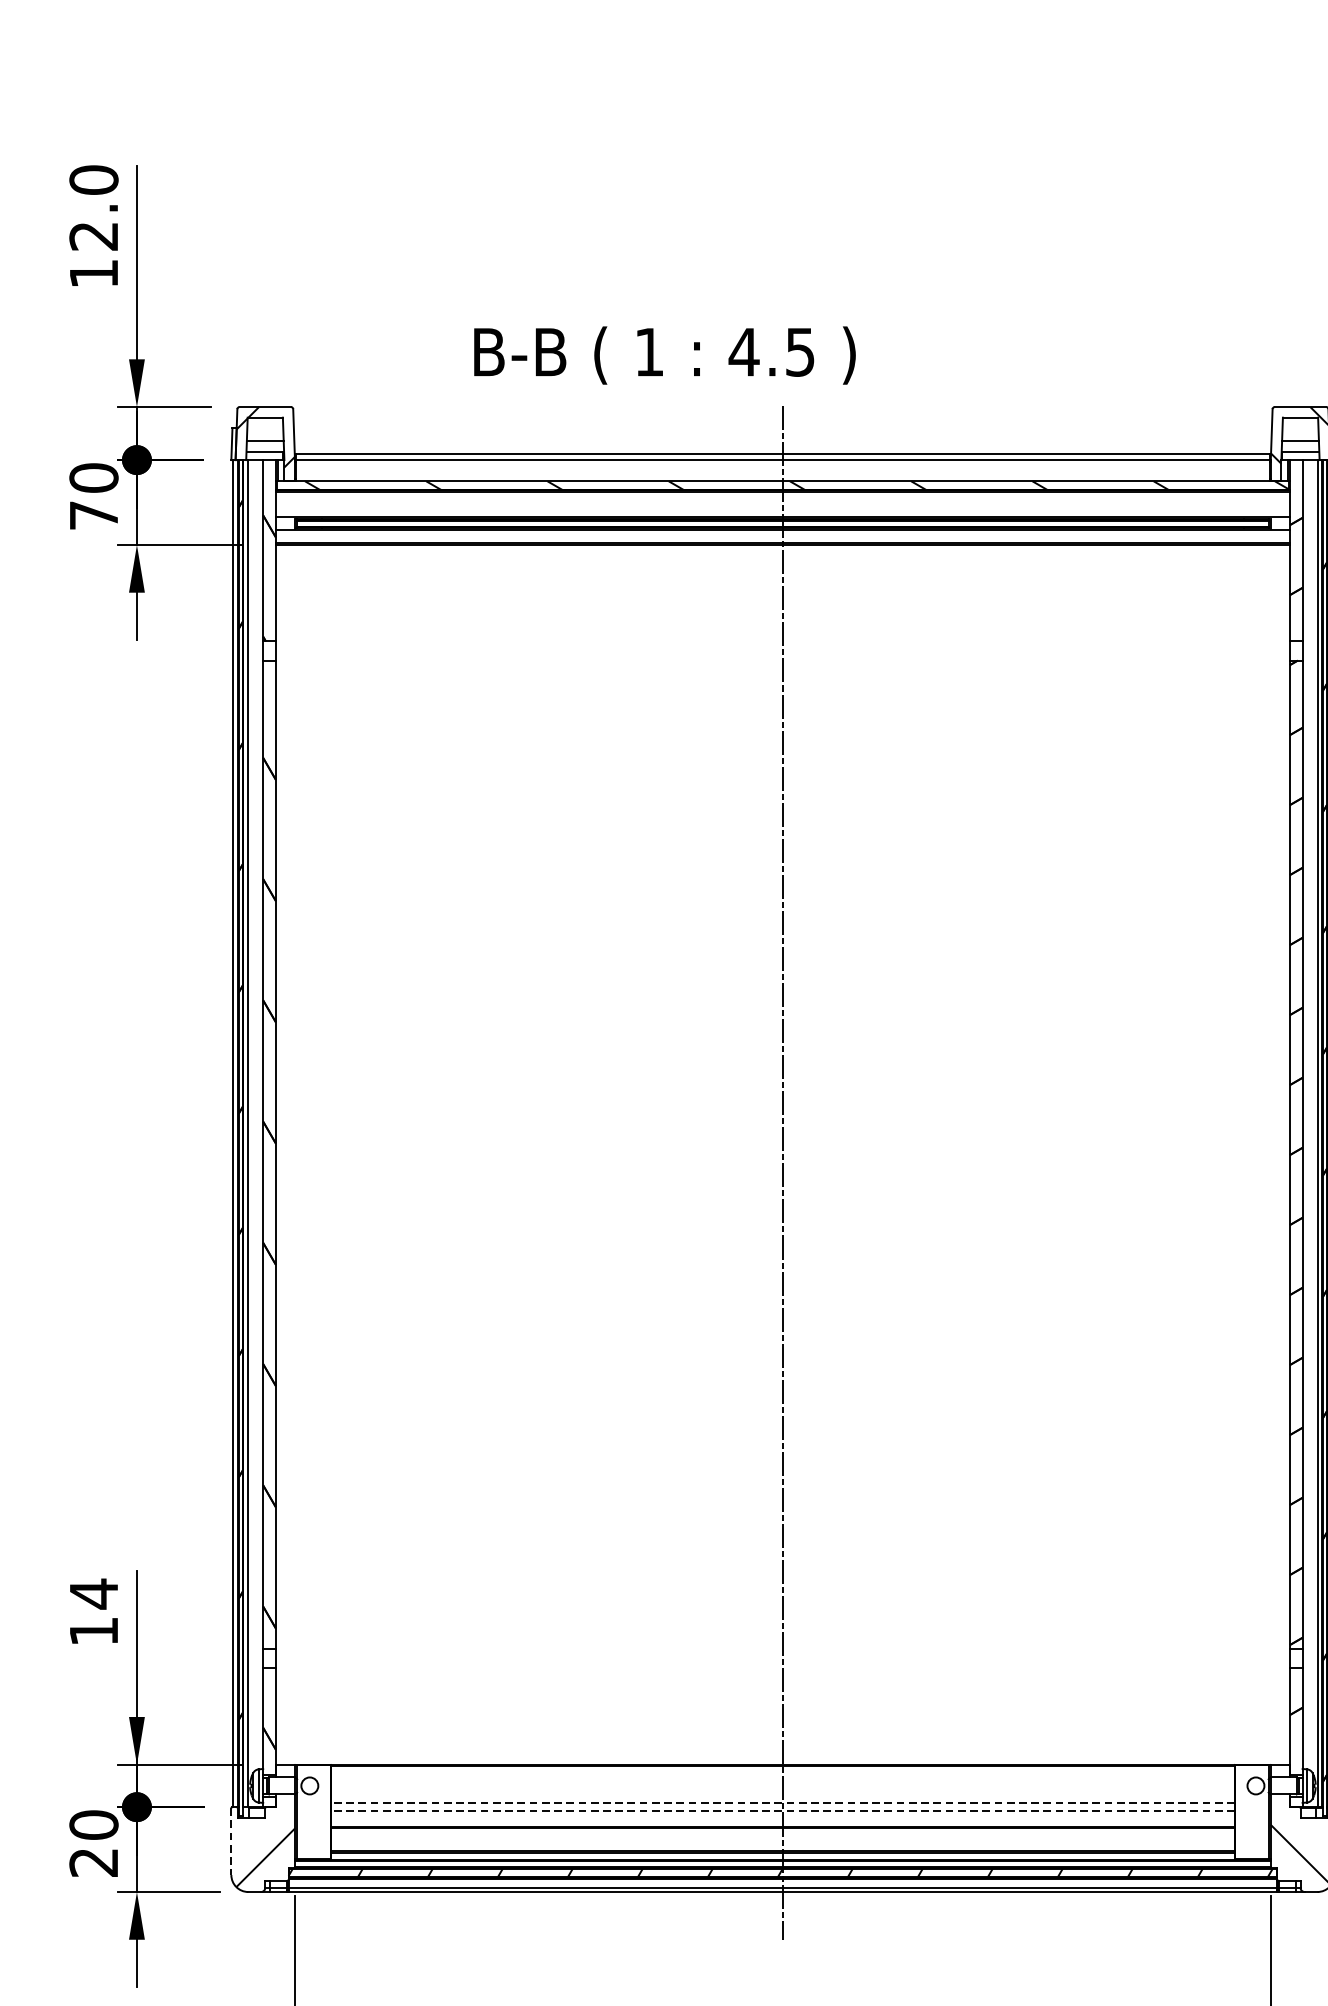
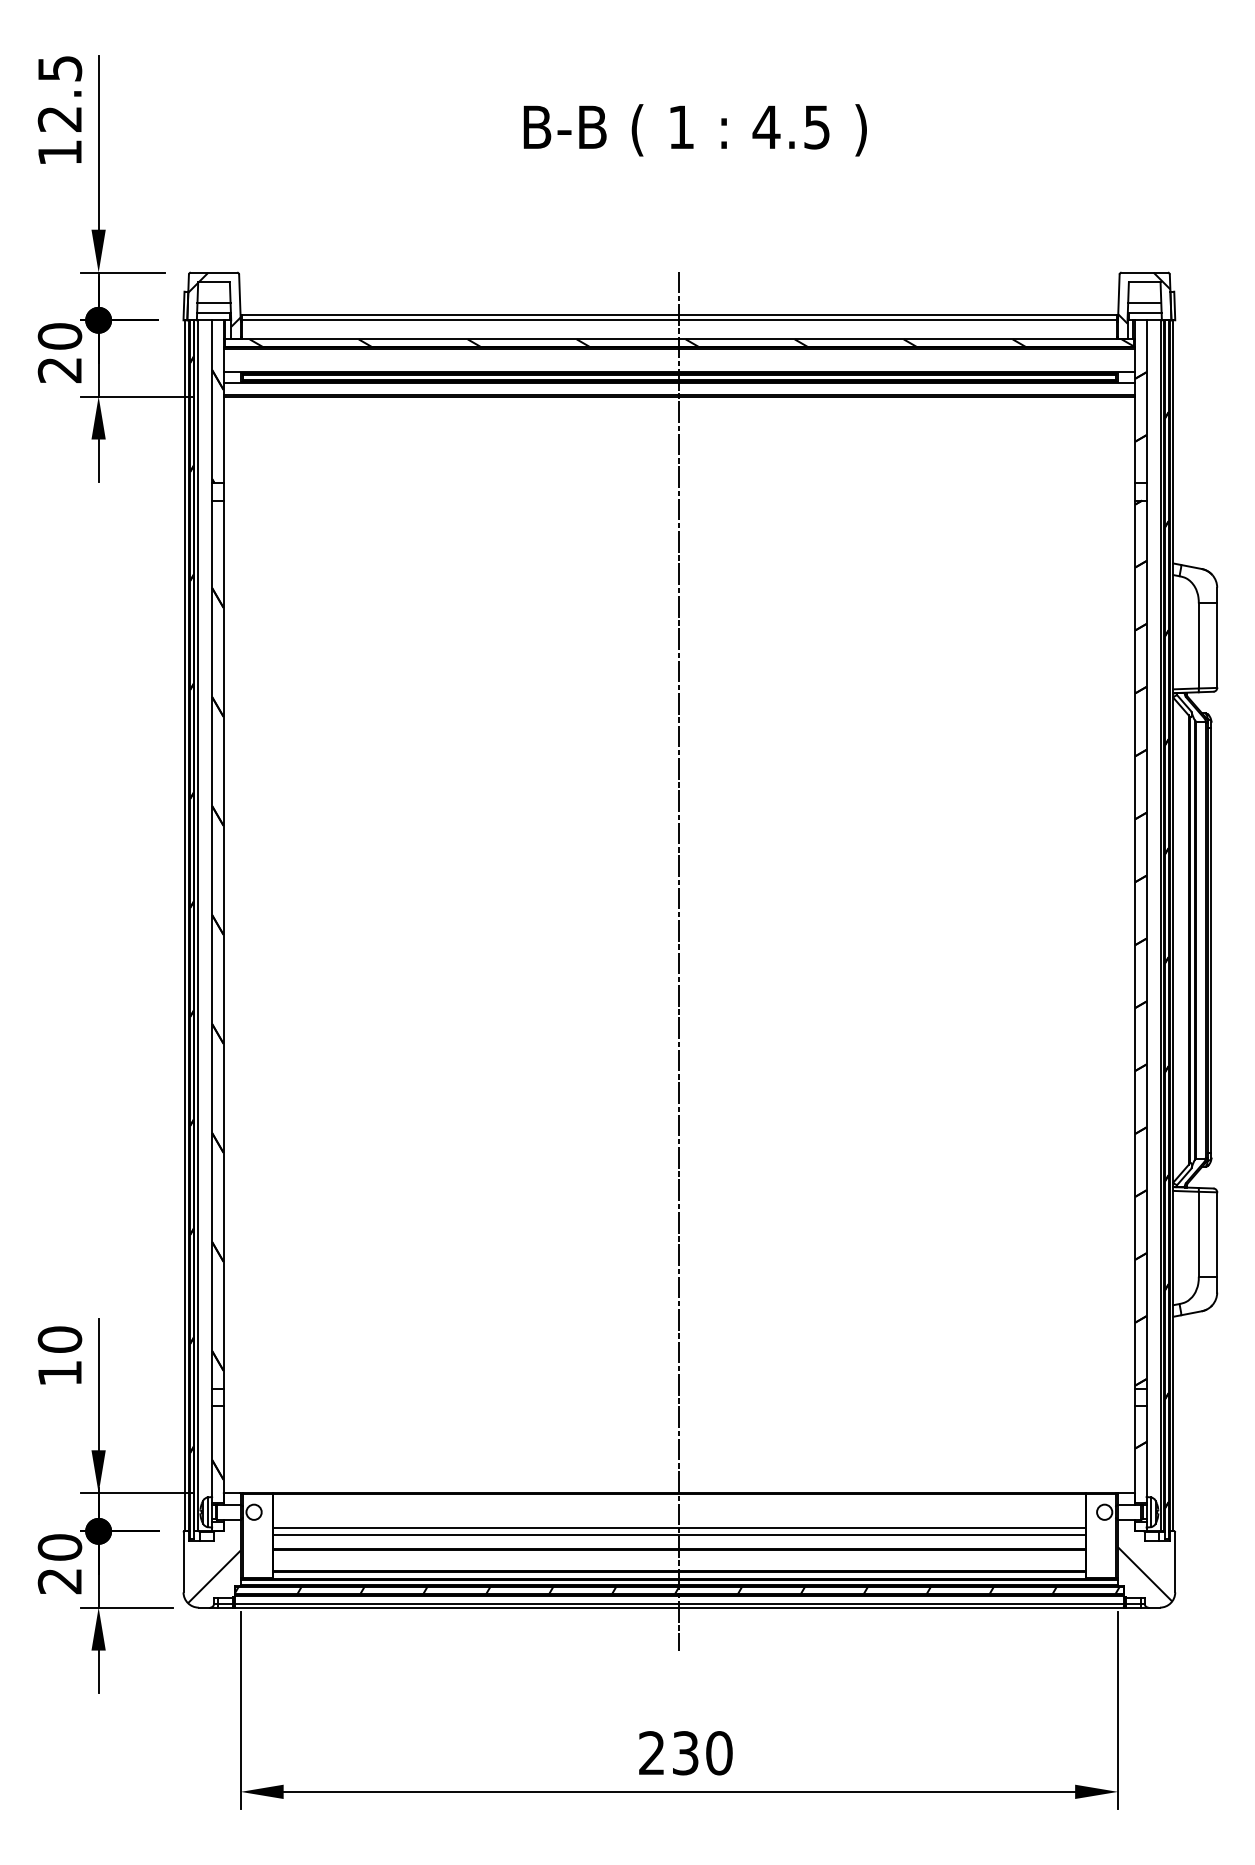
text: (93, 180) -> (59, 68), 12.0 -> 12.5
text: (664, 355) -> (694, 130), moved
text: (93, 515) -> (59, 370), 70 -> 20
text: (93, 1593) -> (59, 1339), 14 -> 10
line: (781, 1802) -> (678, 1527), dashed -> solid
line: (781, 1811) -> (678, 1535), dashed -> solid
line: (231, 1841) -> (183, 1562), dashed -> solid

